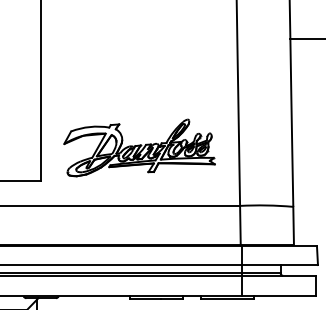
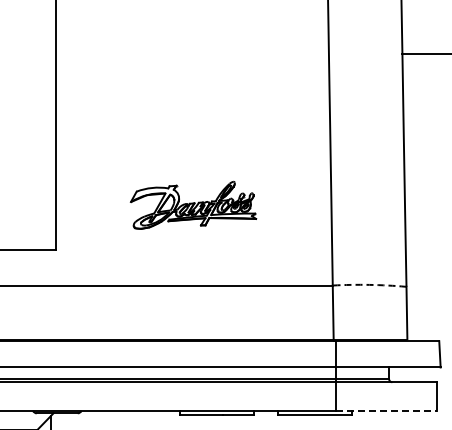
part: (139, 148) -> (193, 205), size x0.6
arc: (266, 205) -> (369, 284), solid -> dashed
line: (278, 296) -> (386, 410), solid -> dashed

